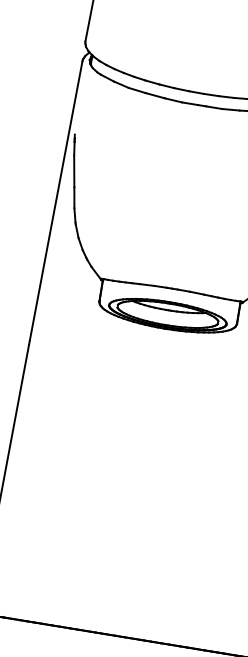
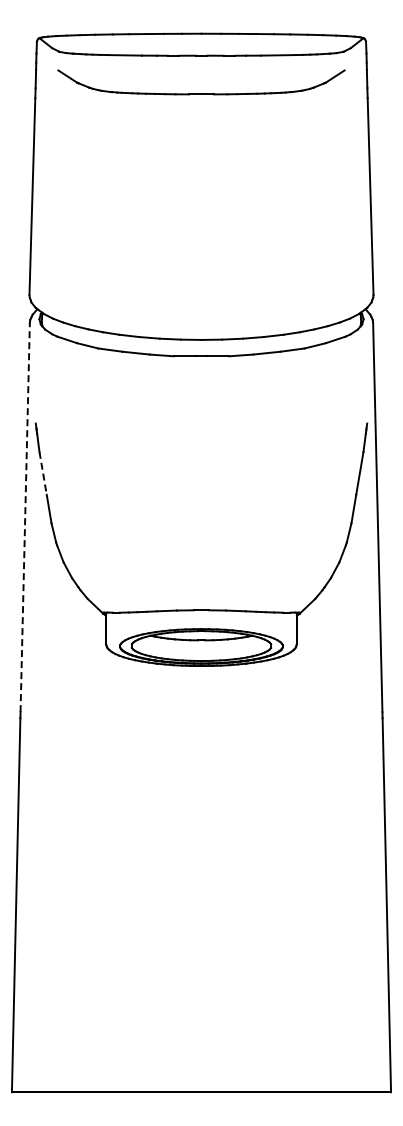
line: (74, 171) -> (43, 473), solid -> dashed
line: (56, 201) -> (25, 517), solid -> dashed

